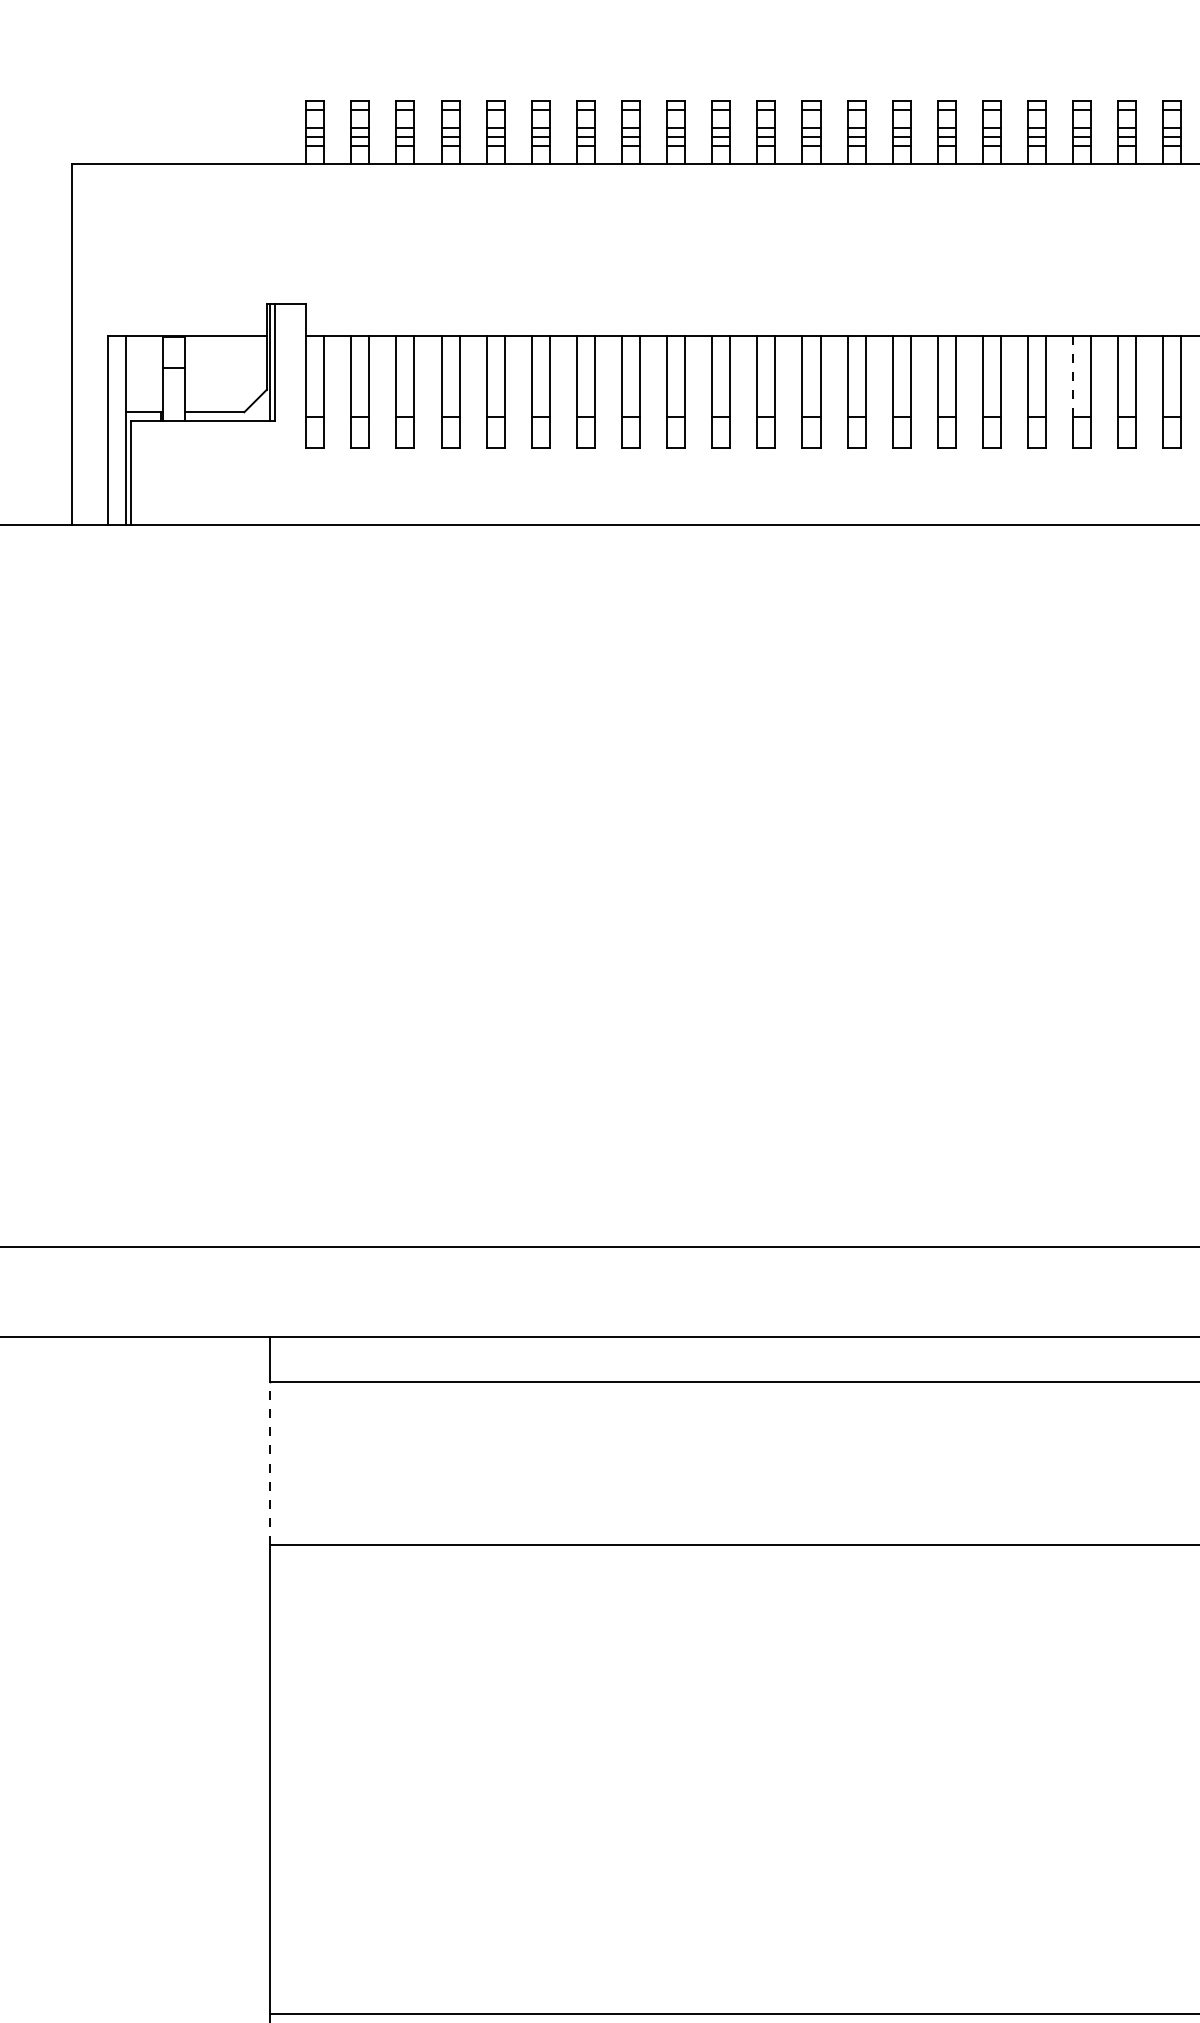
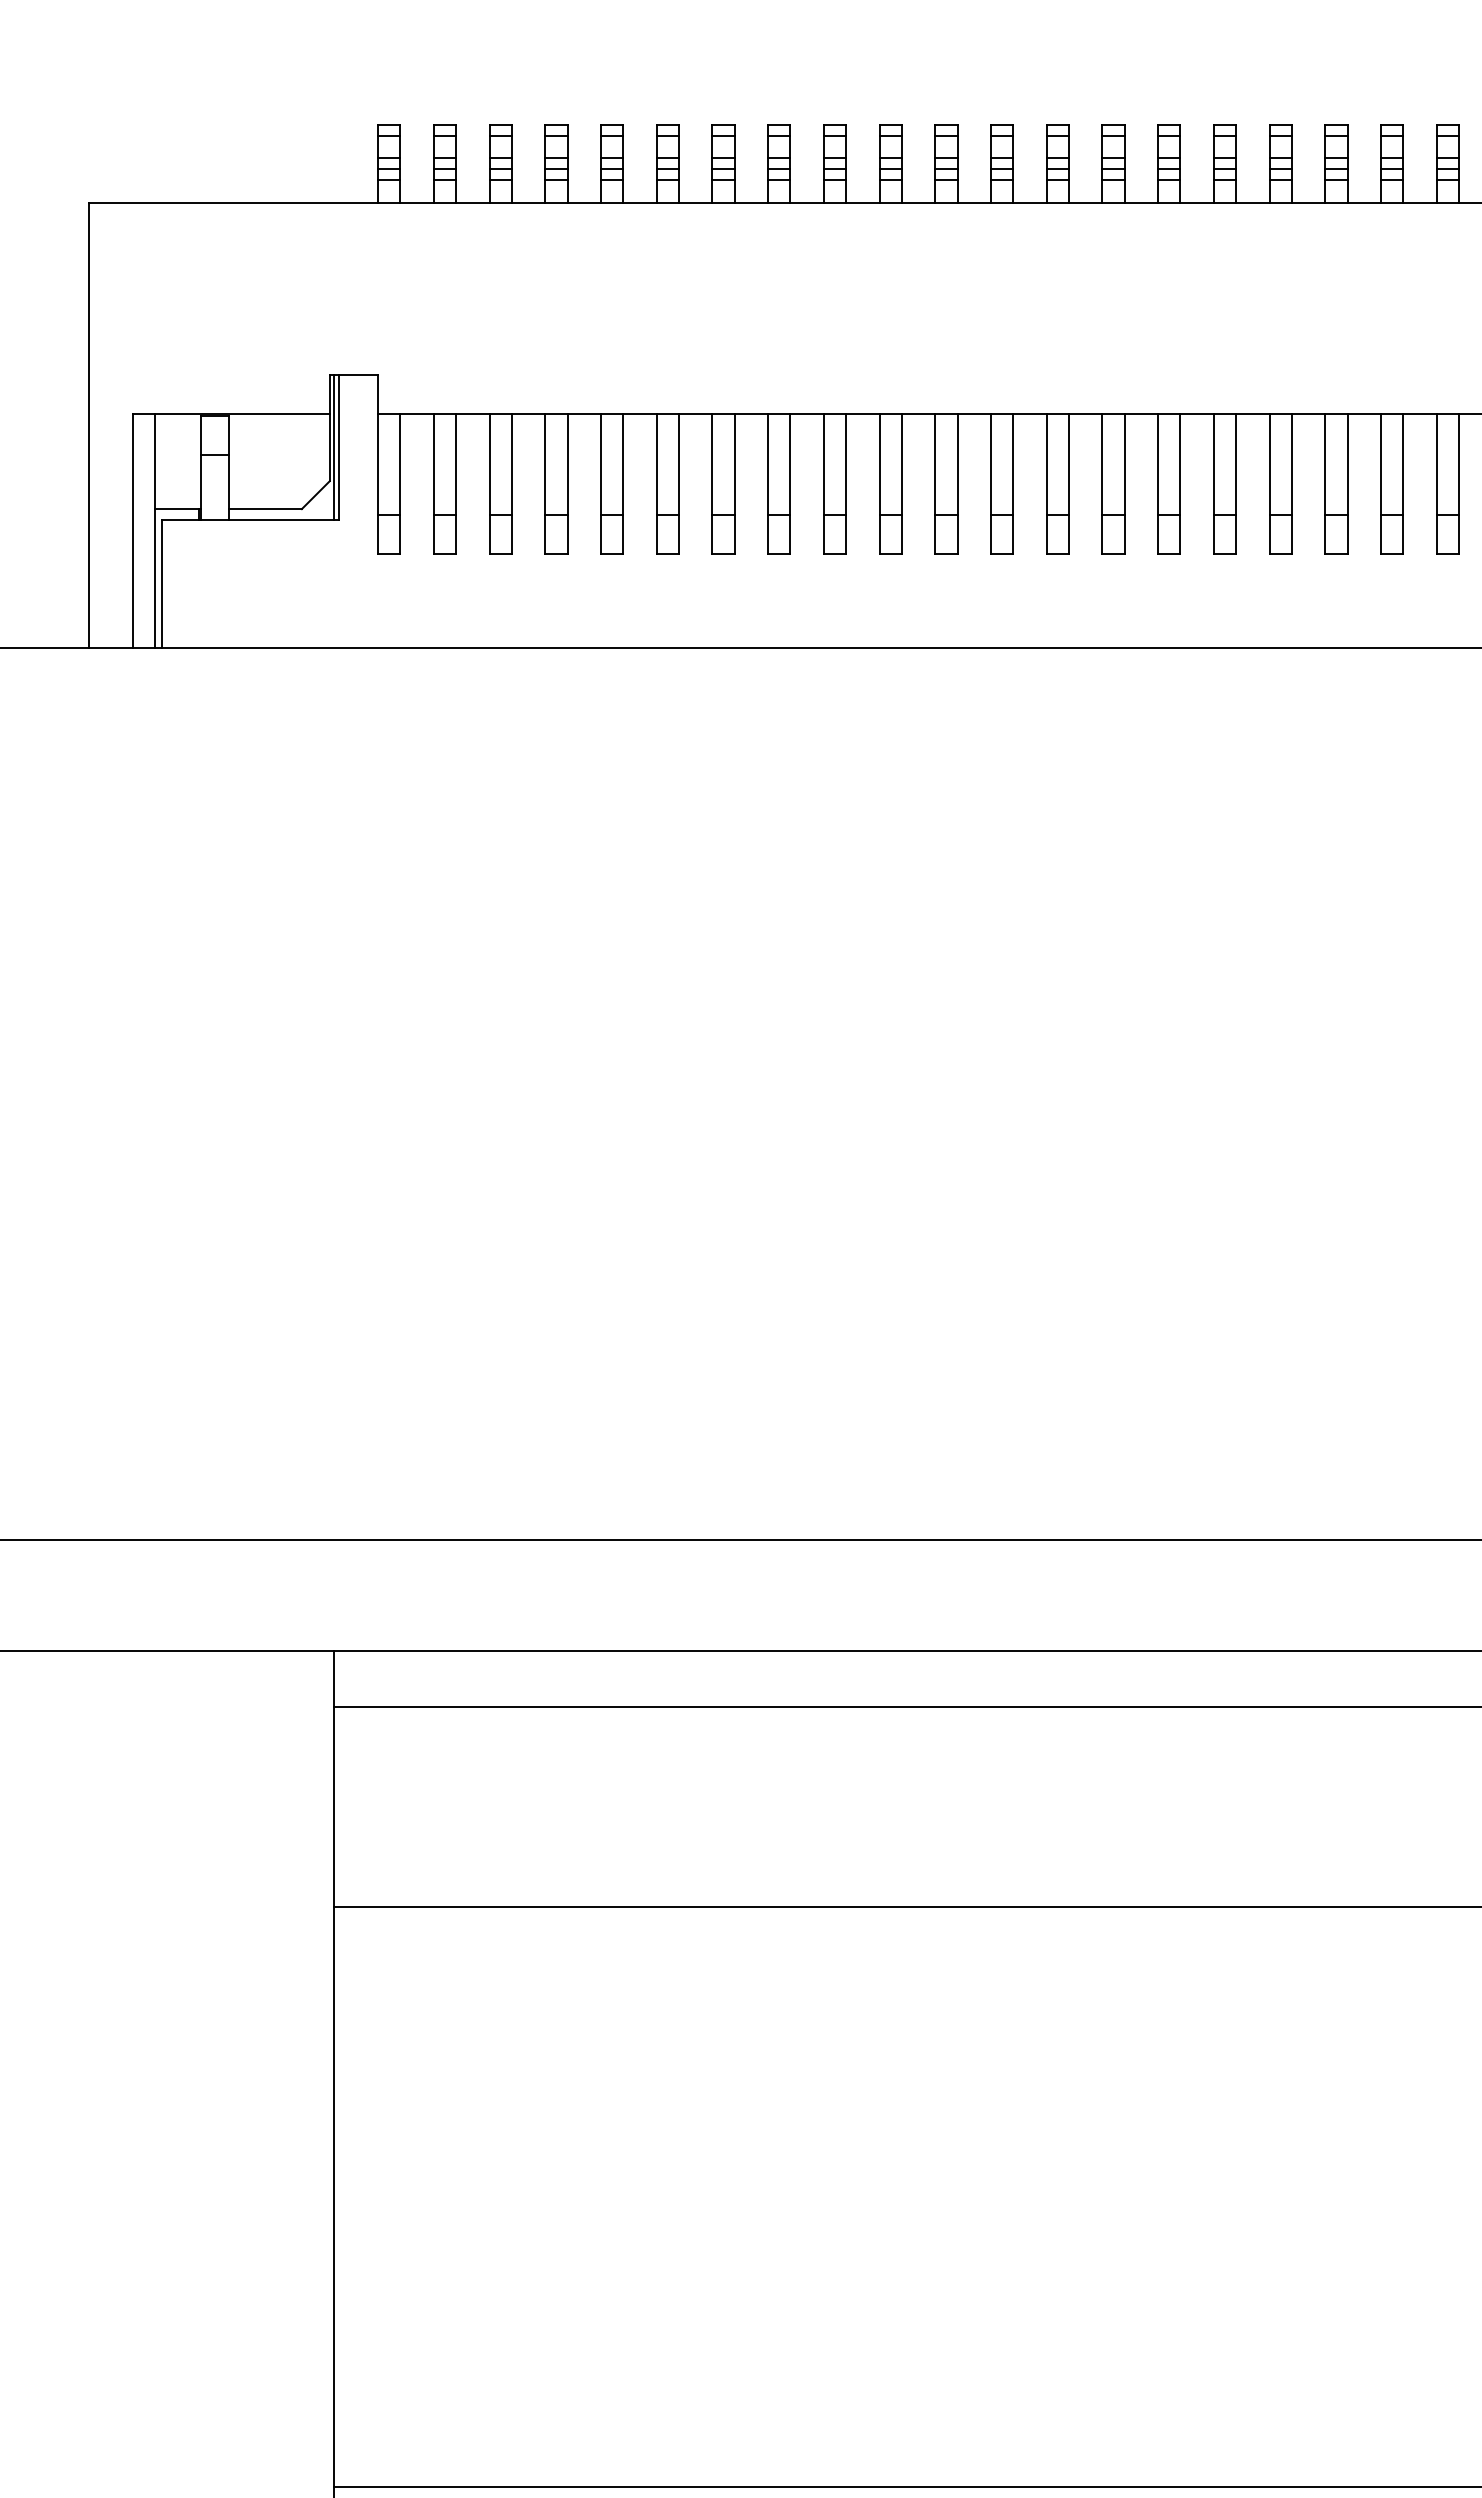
line: (1073, 376) -> (1325, 464), dashed -> solid
line: (269, 1463) -> (333, 1806), dashed -> solid

